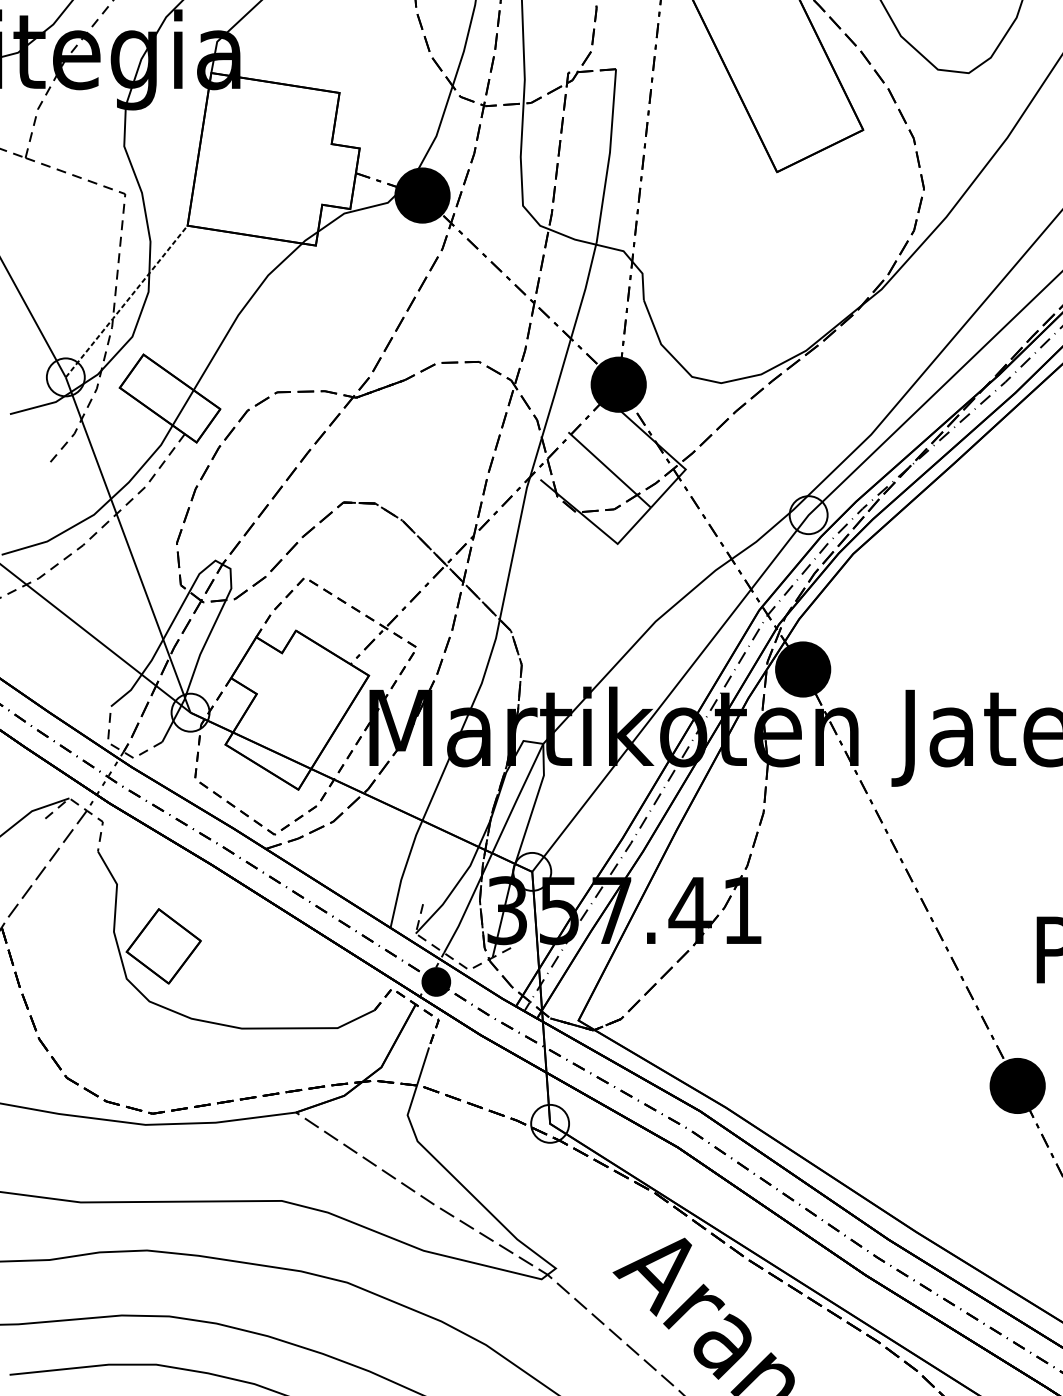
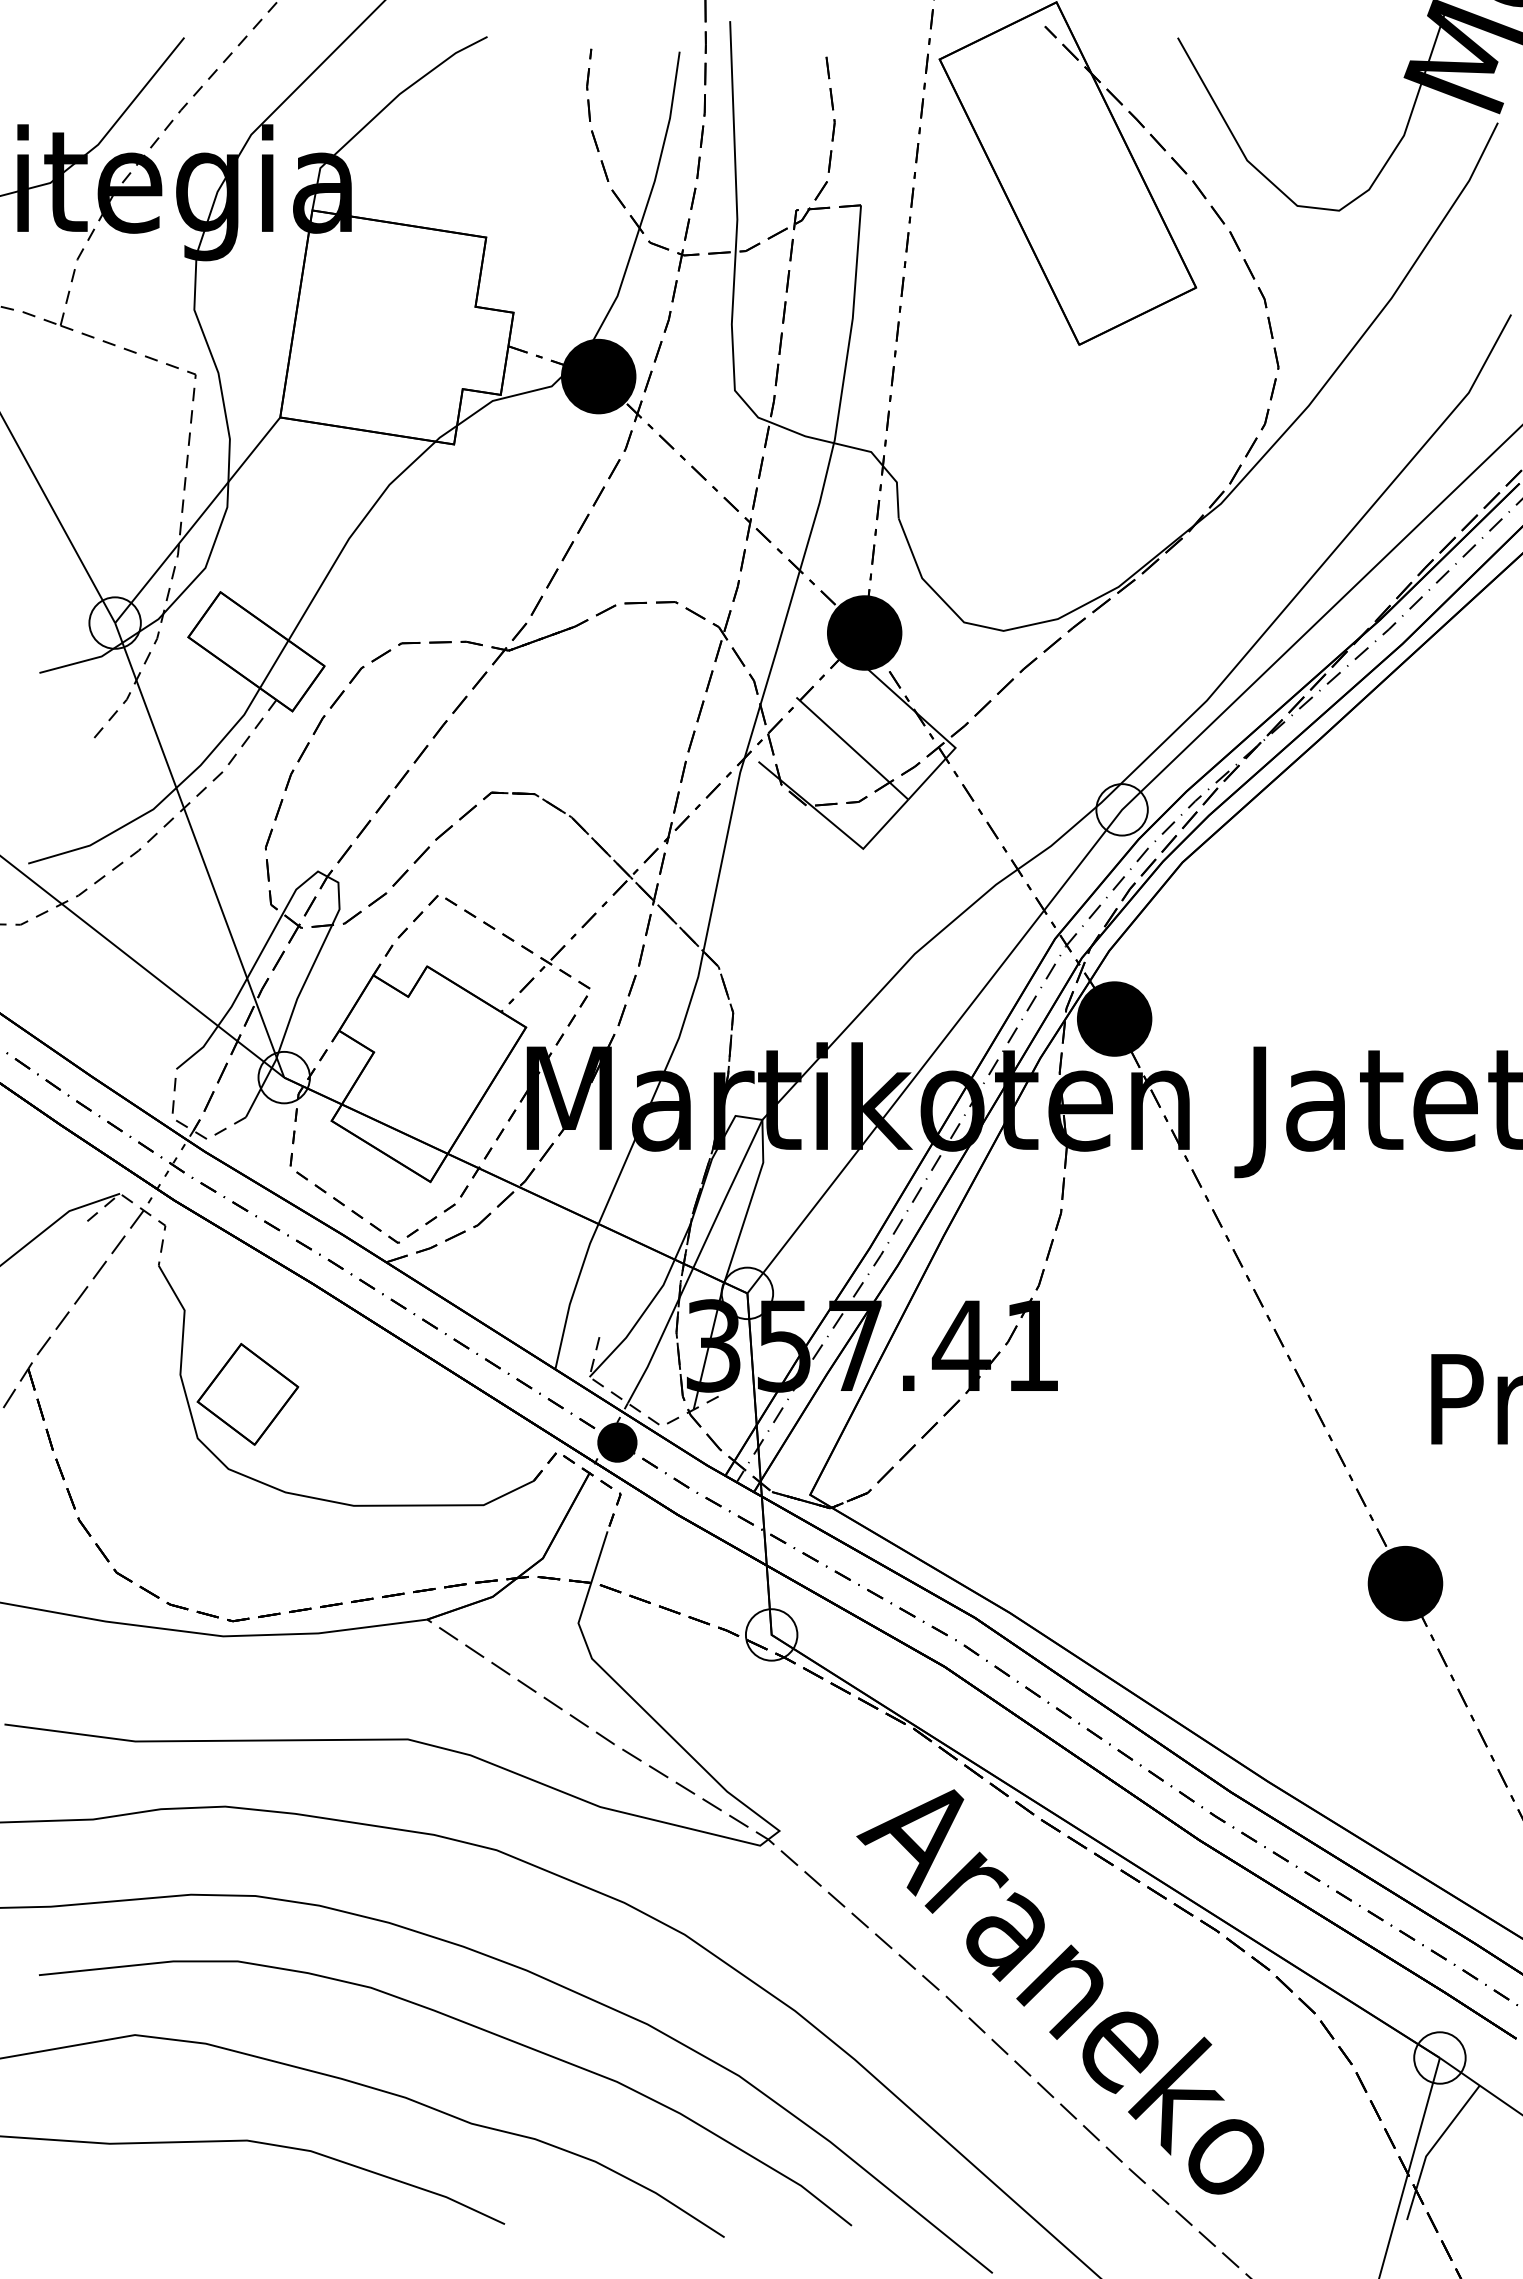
line: (126, 301) -> (197, 520), dashed -> solid

